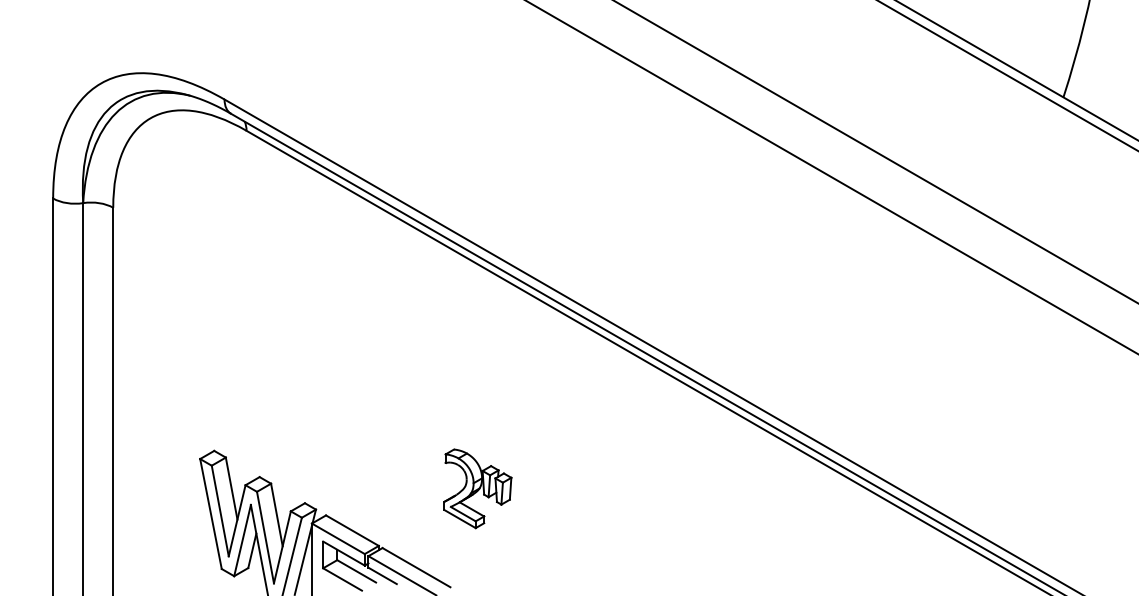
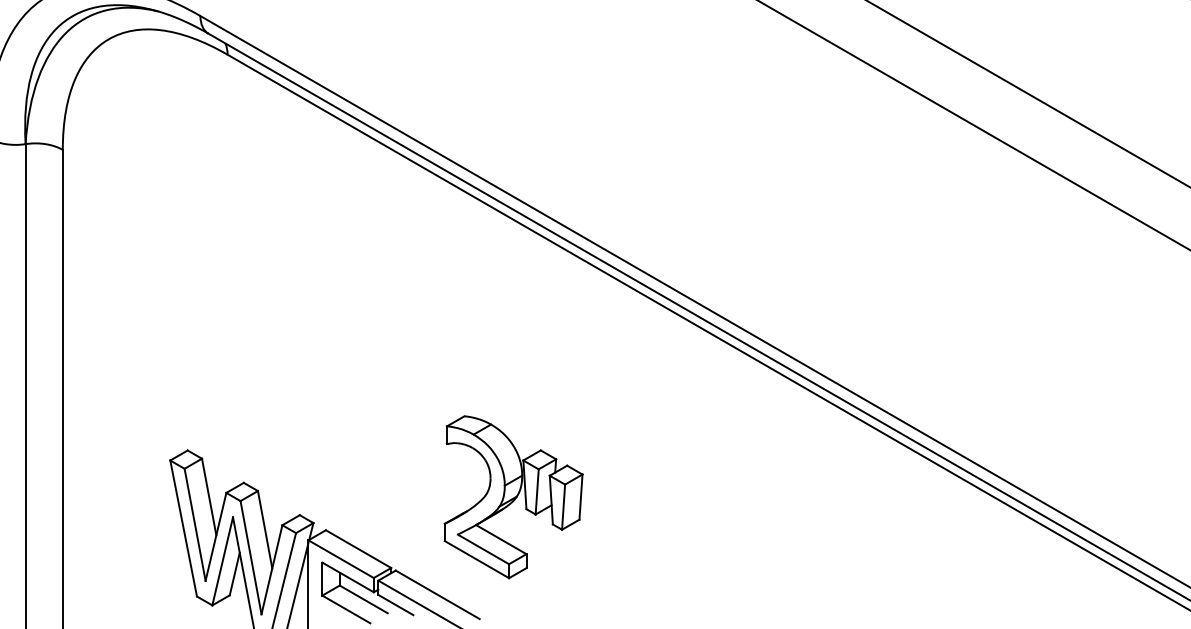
part: (477, 488) -> (513, 496), size x1.67

